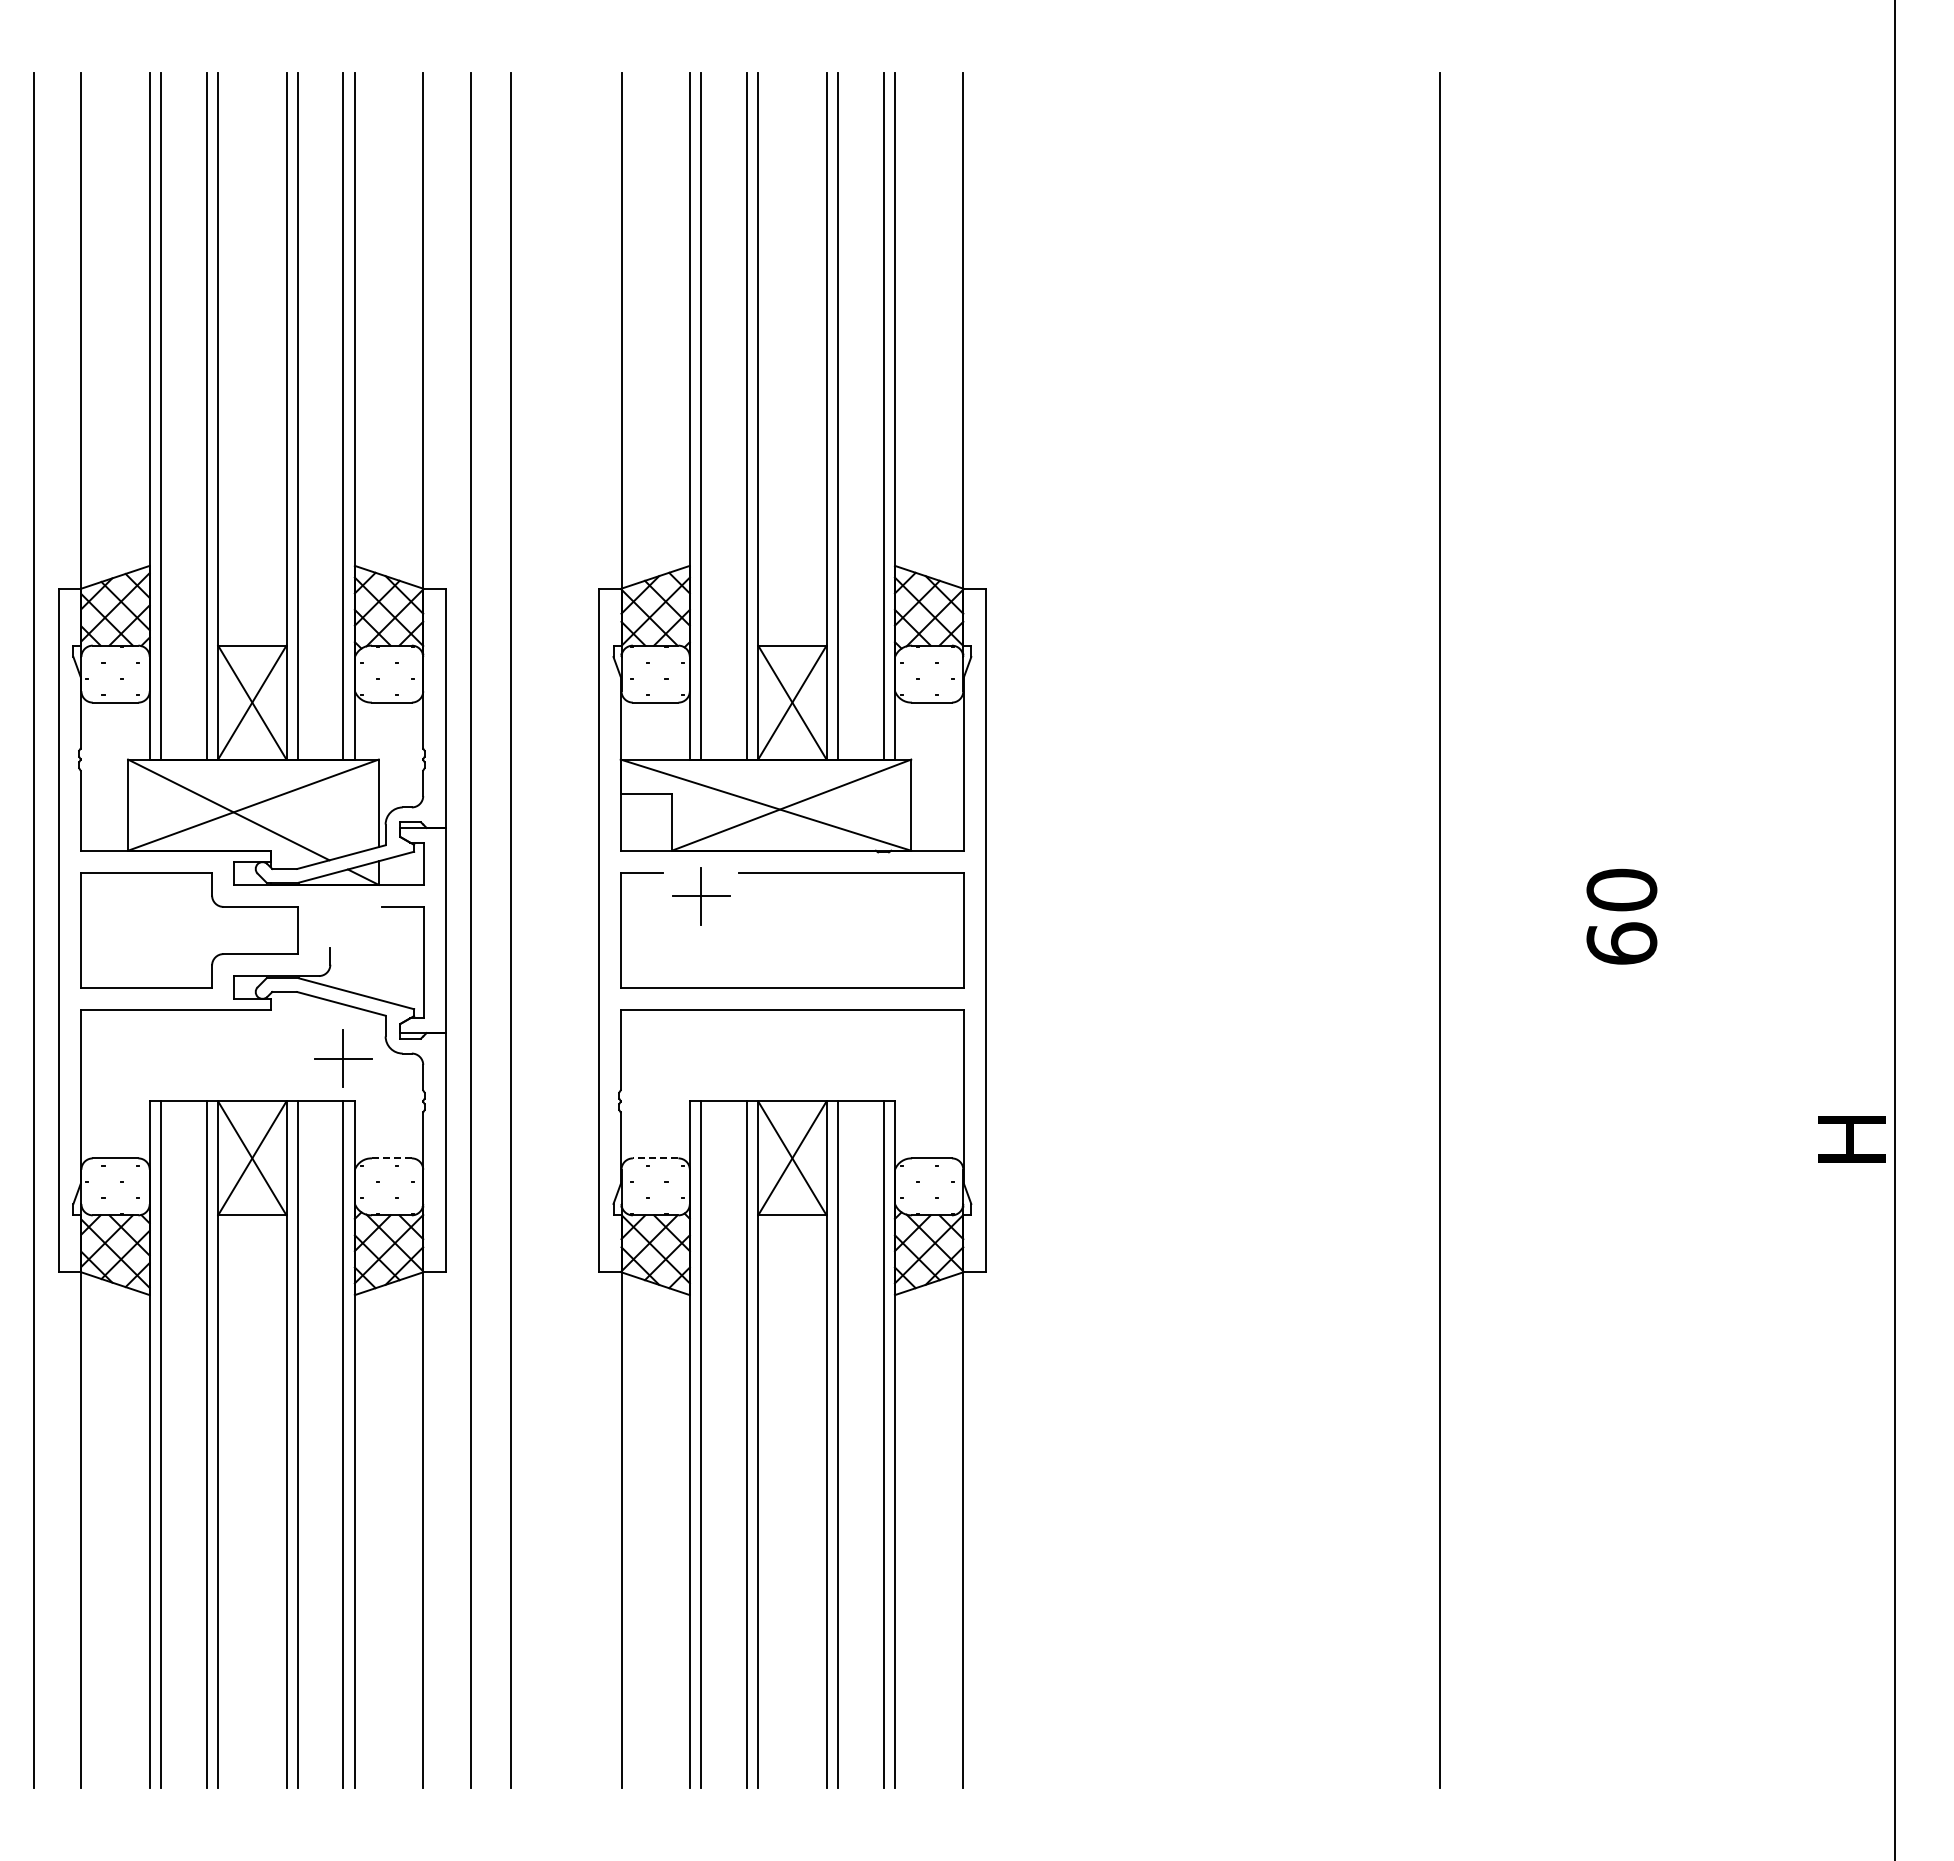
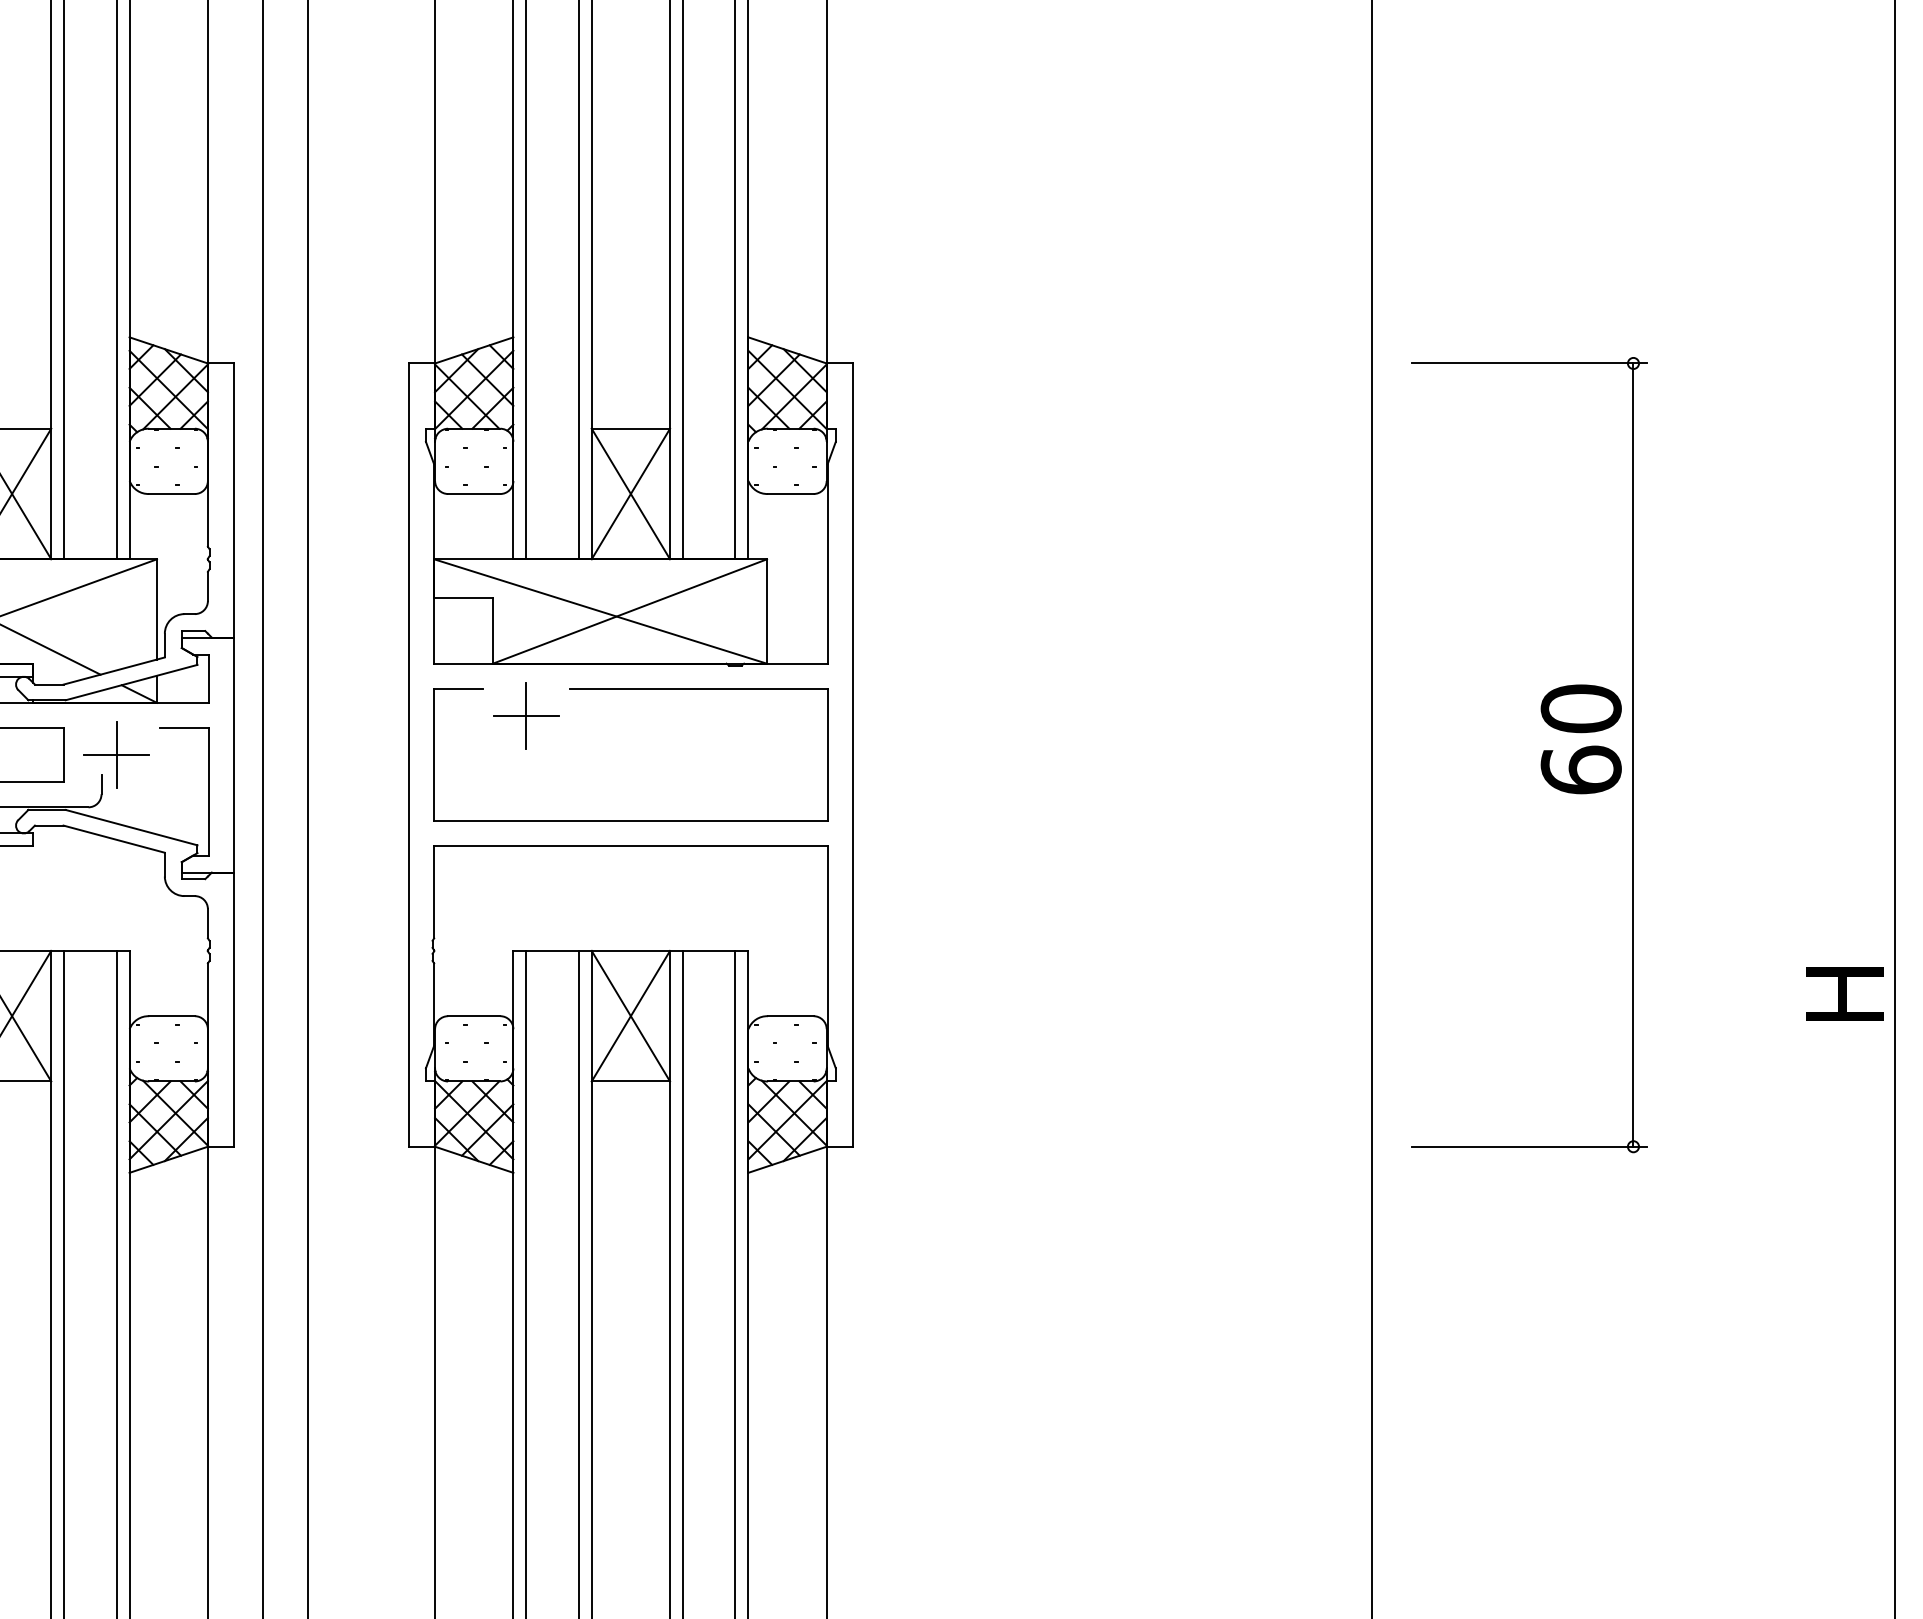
part: (1667, 930) -> (1633, 755), added
part: (343, 1058) -> (116, 755), moved
line: (391, 1158) -> (171, 1016), dashed -> solid
line: (655, 1158) -> (474, 1016), dashed -> solid

